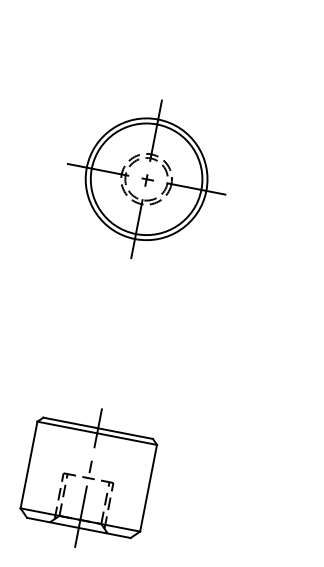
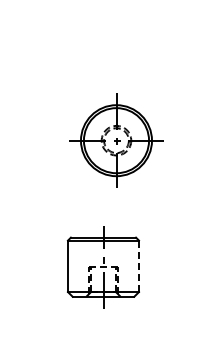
part: (146, 178) -> (116, 140), moved
line: (149, 488) -> (139, 266), solid -> dashed

